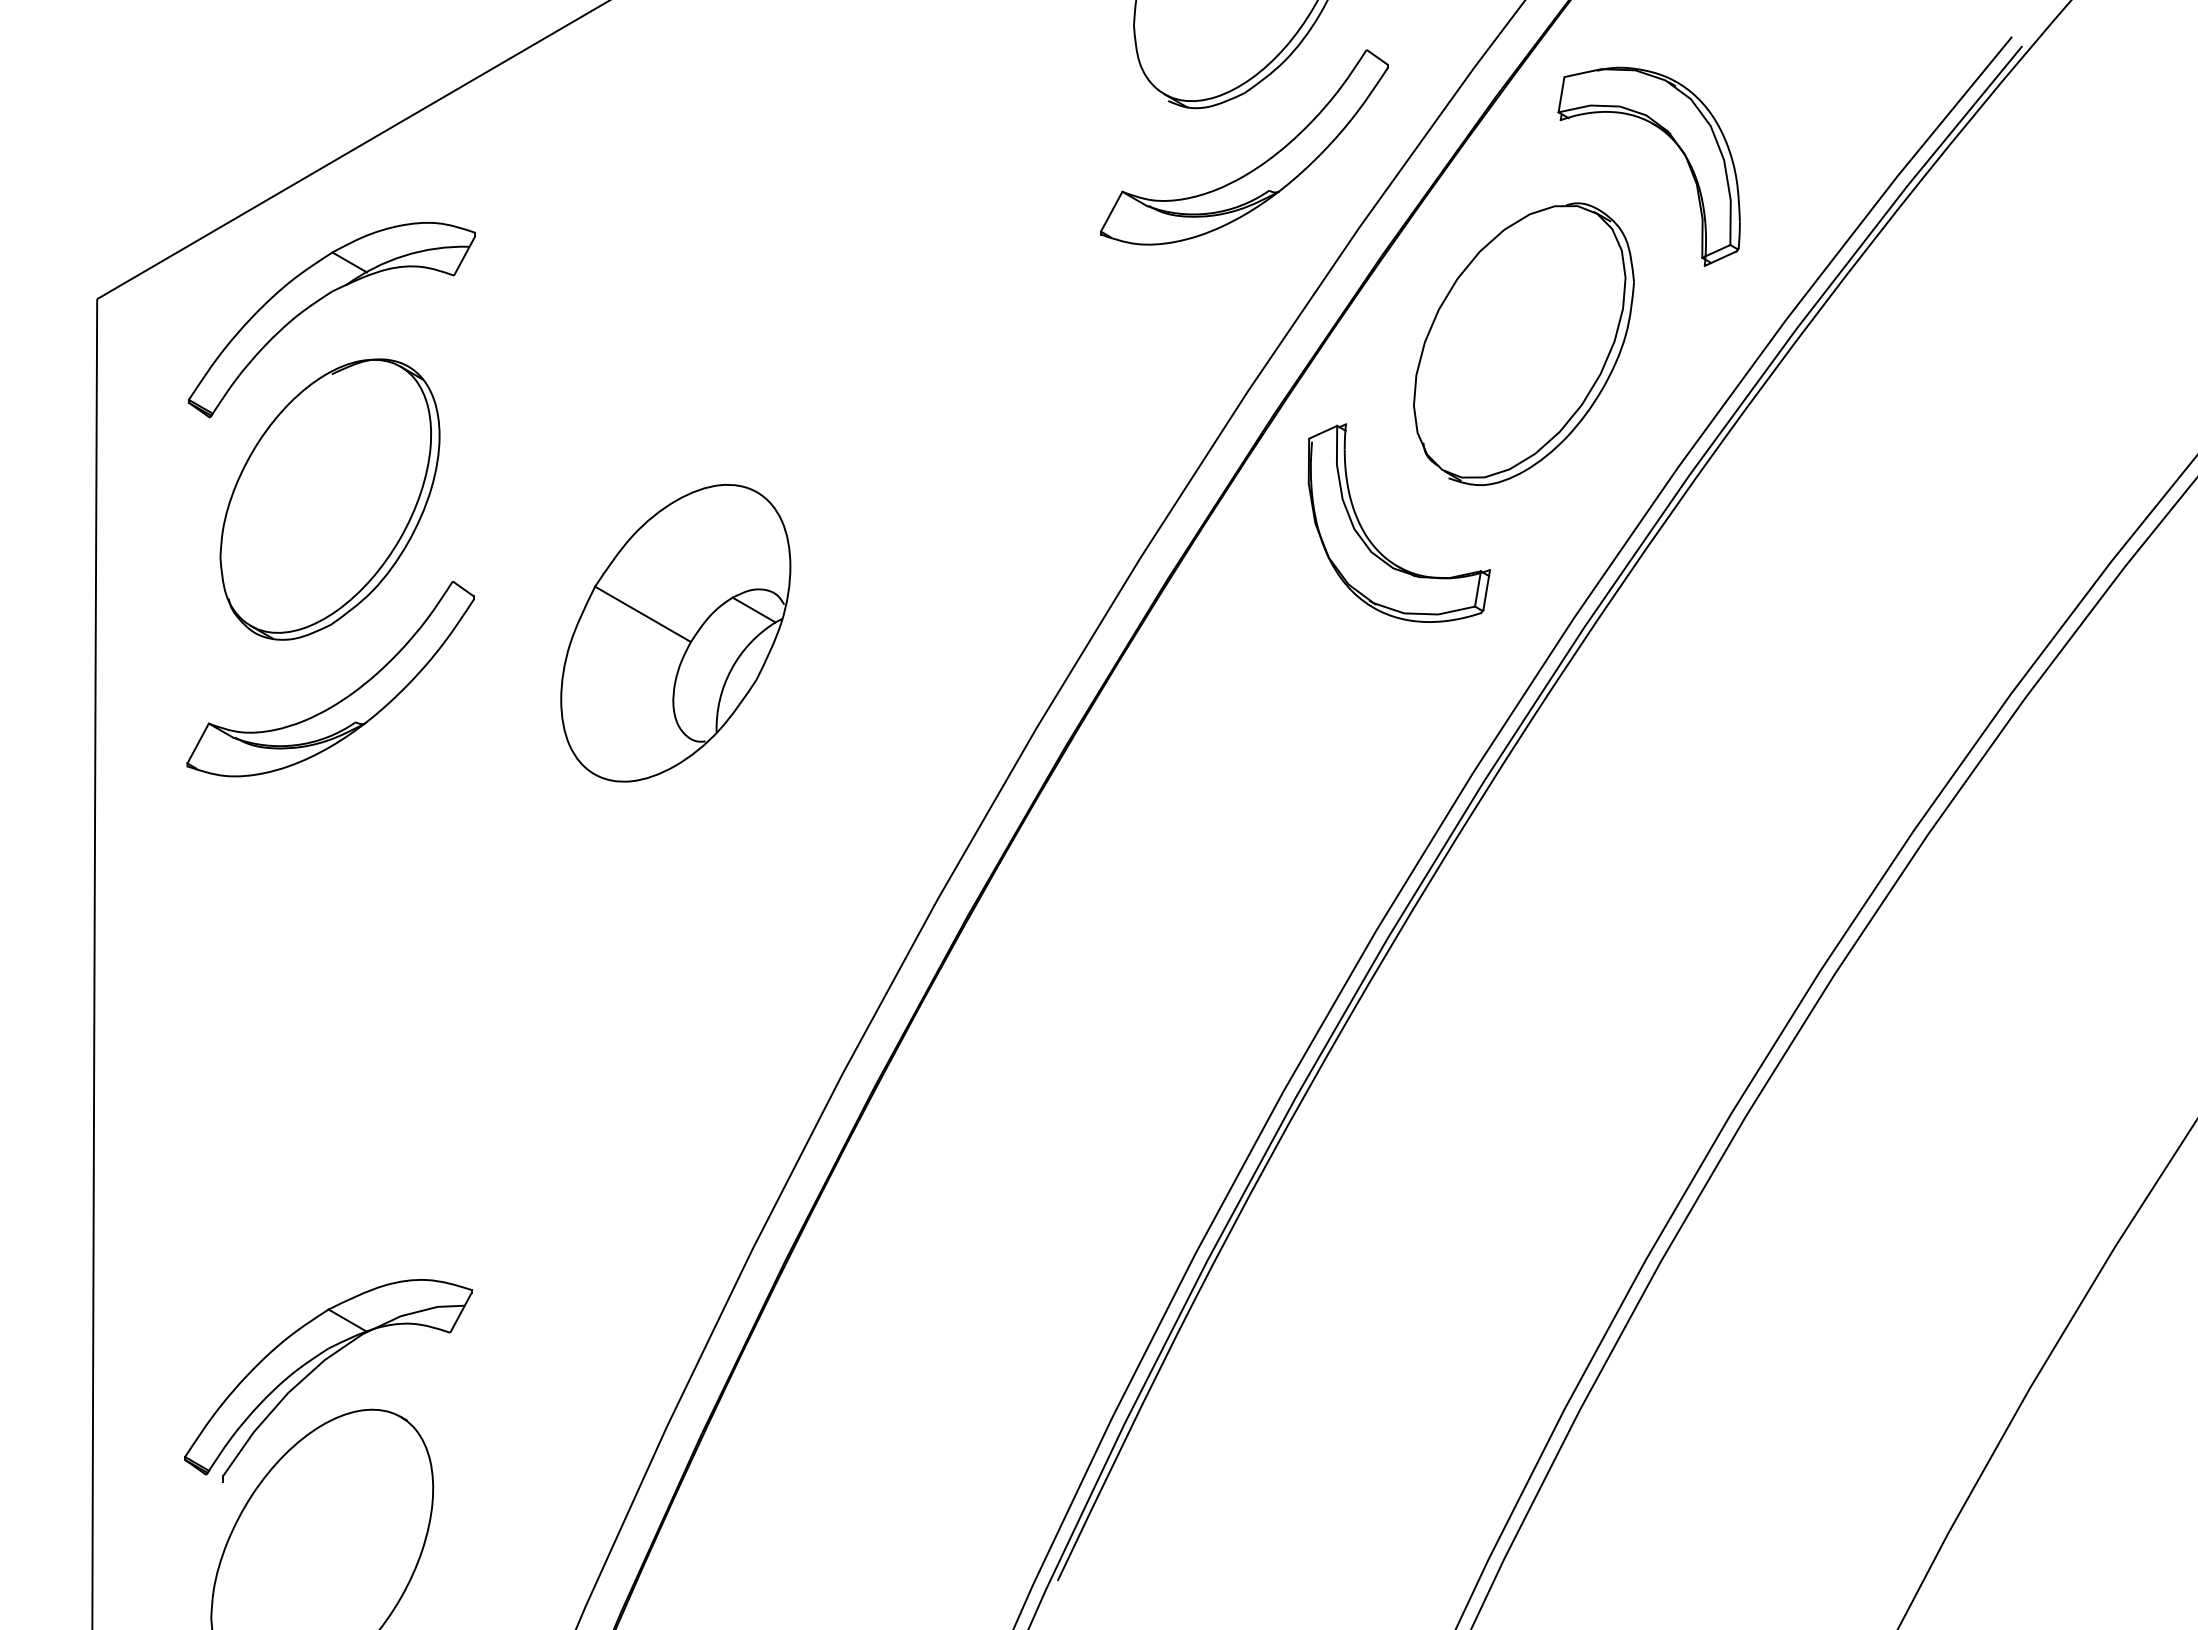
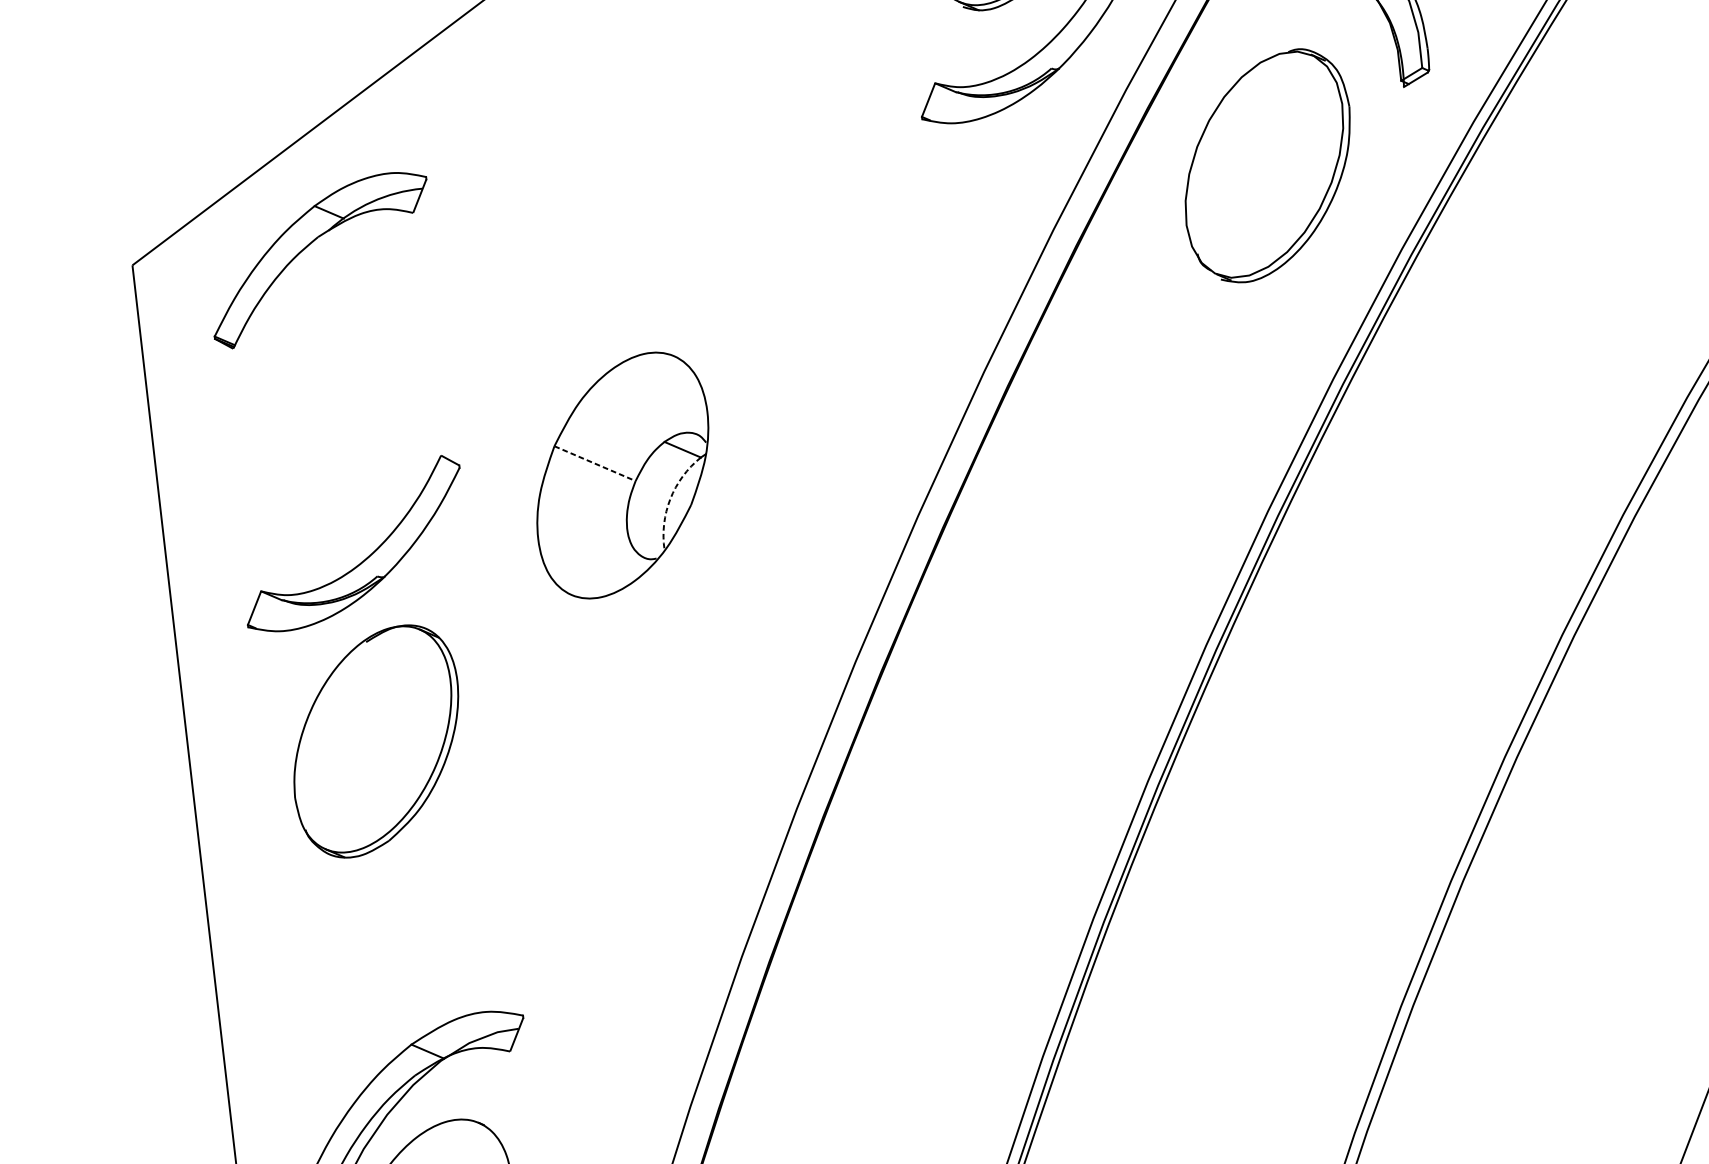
part: (329, 499) -> (376, 741), moved
part: (1372, 542) -> (1166, 337), removed
line: (643, 614) -> (595, 463), solid -> dashed
arc: (731, 669) -> (670, 499), solid -> dashed

